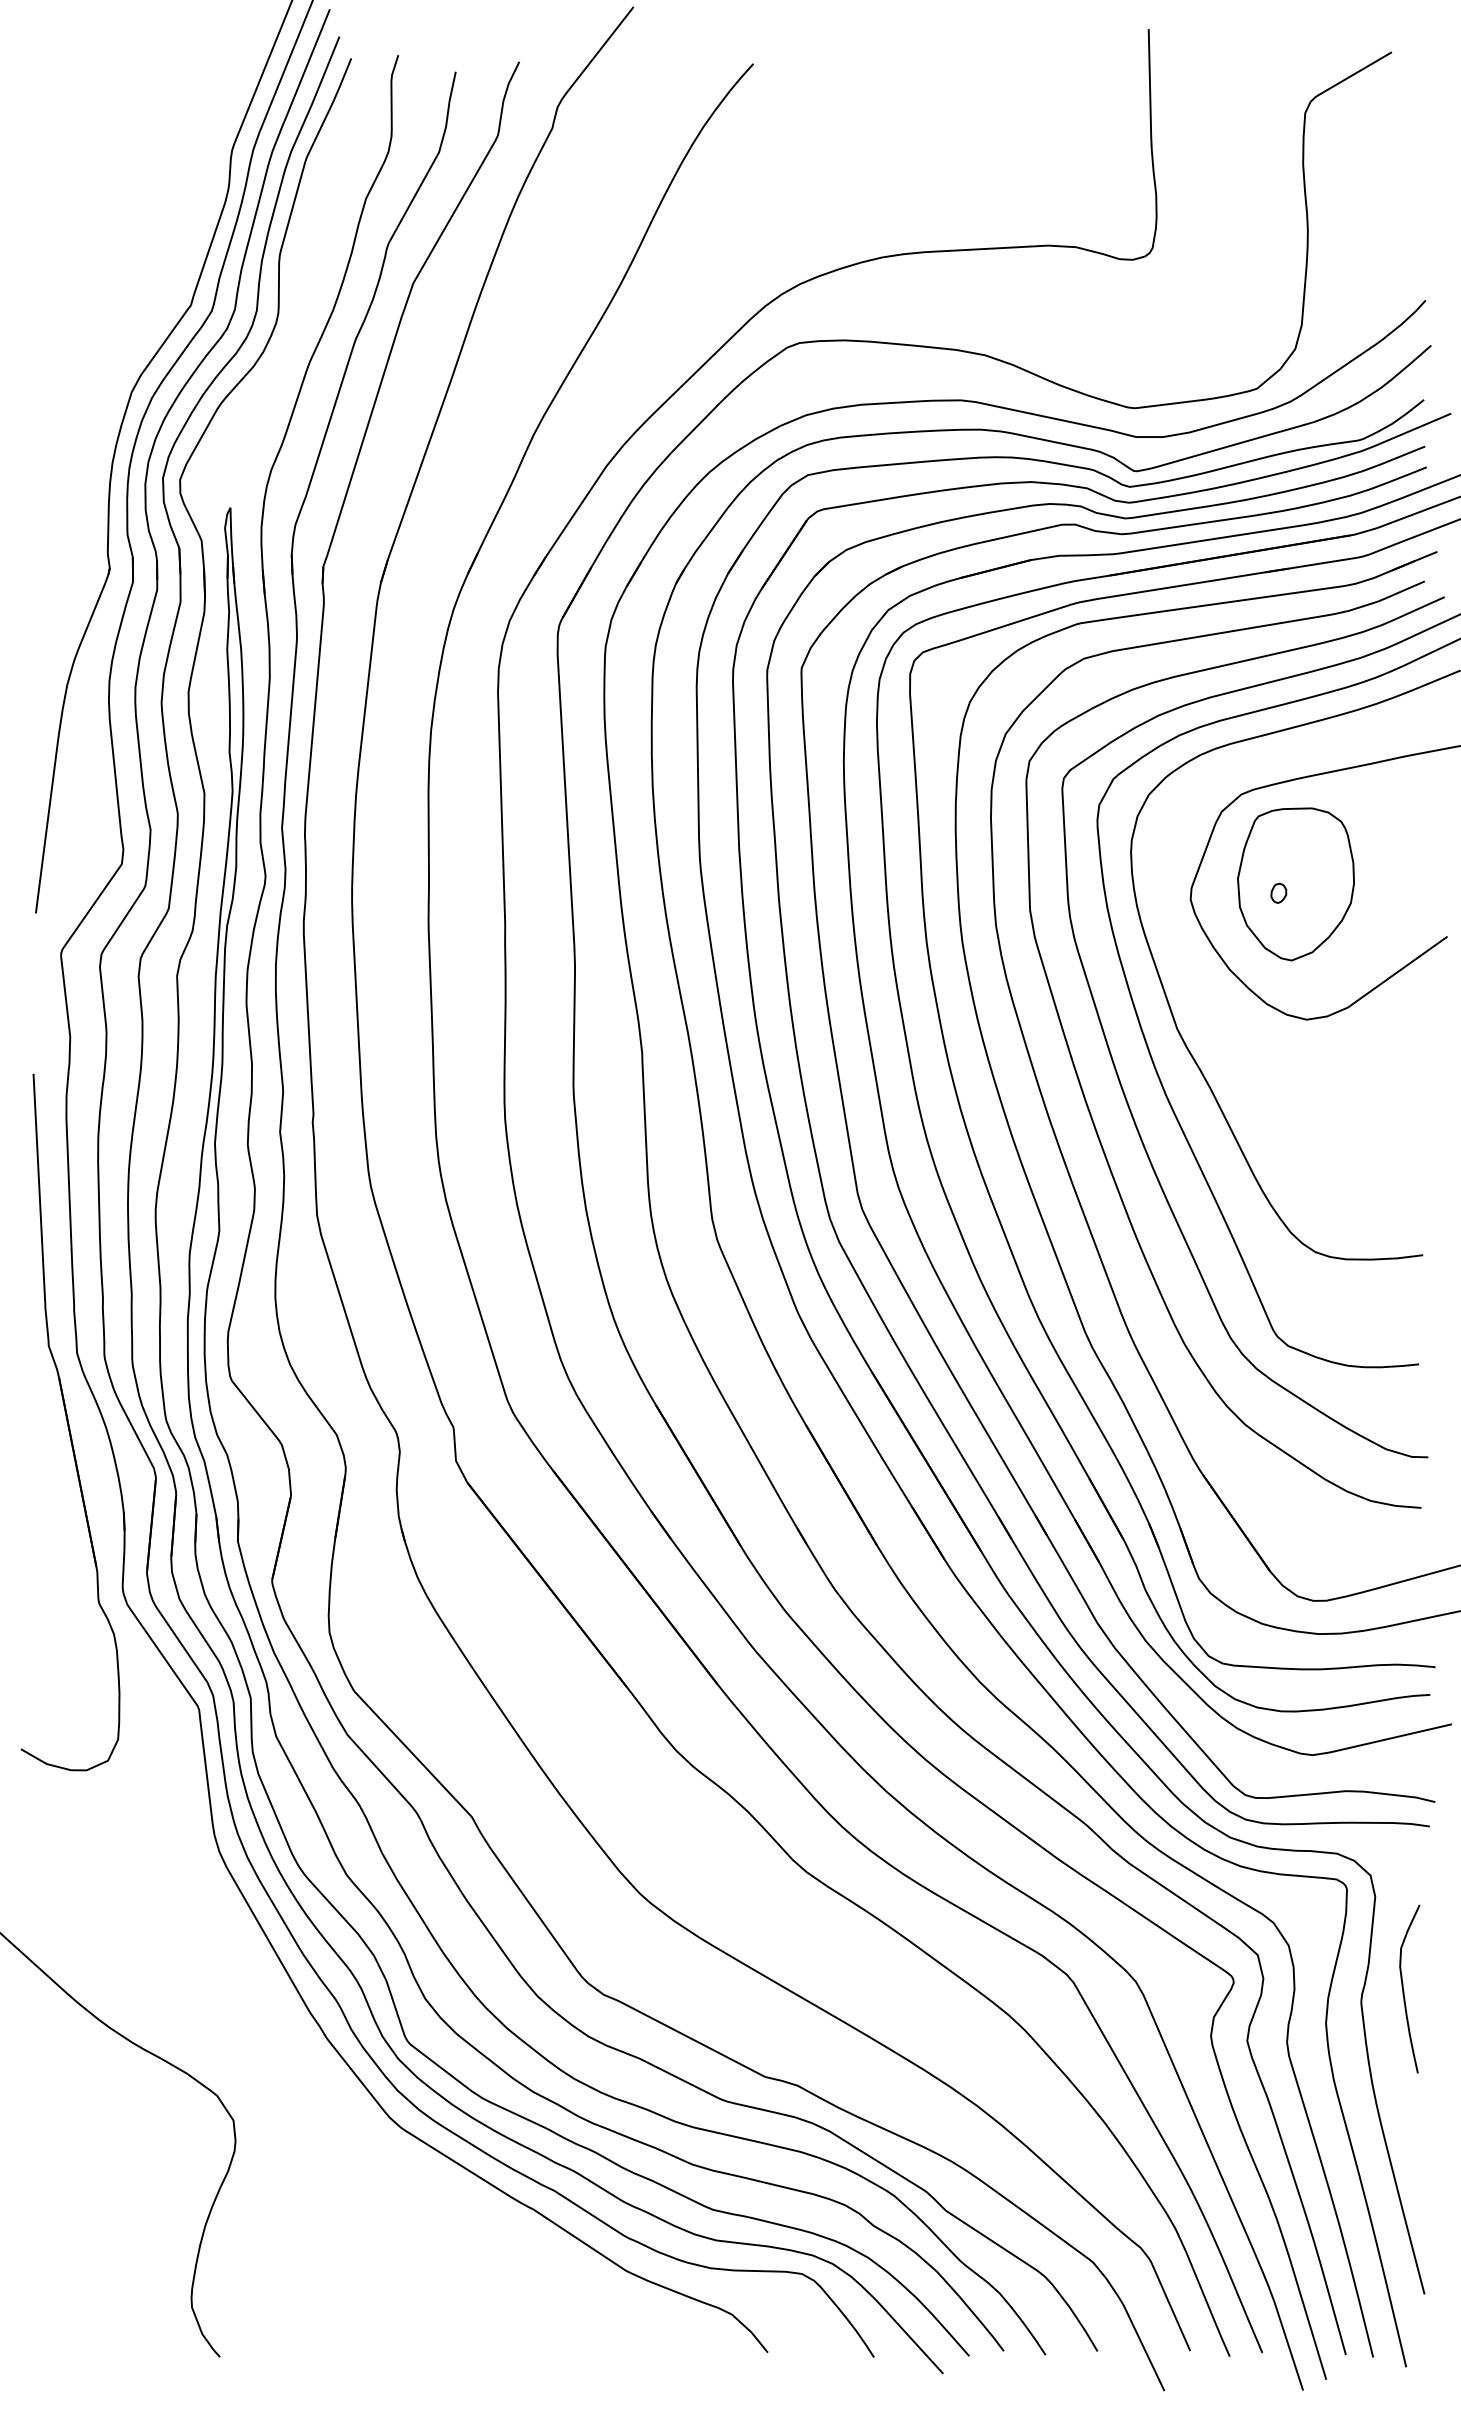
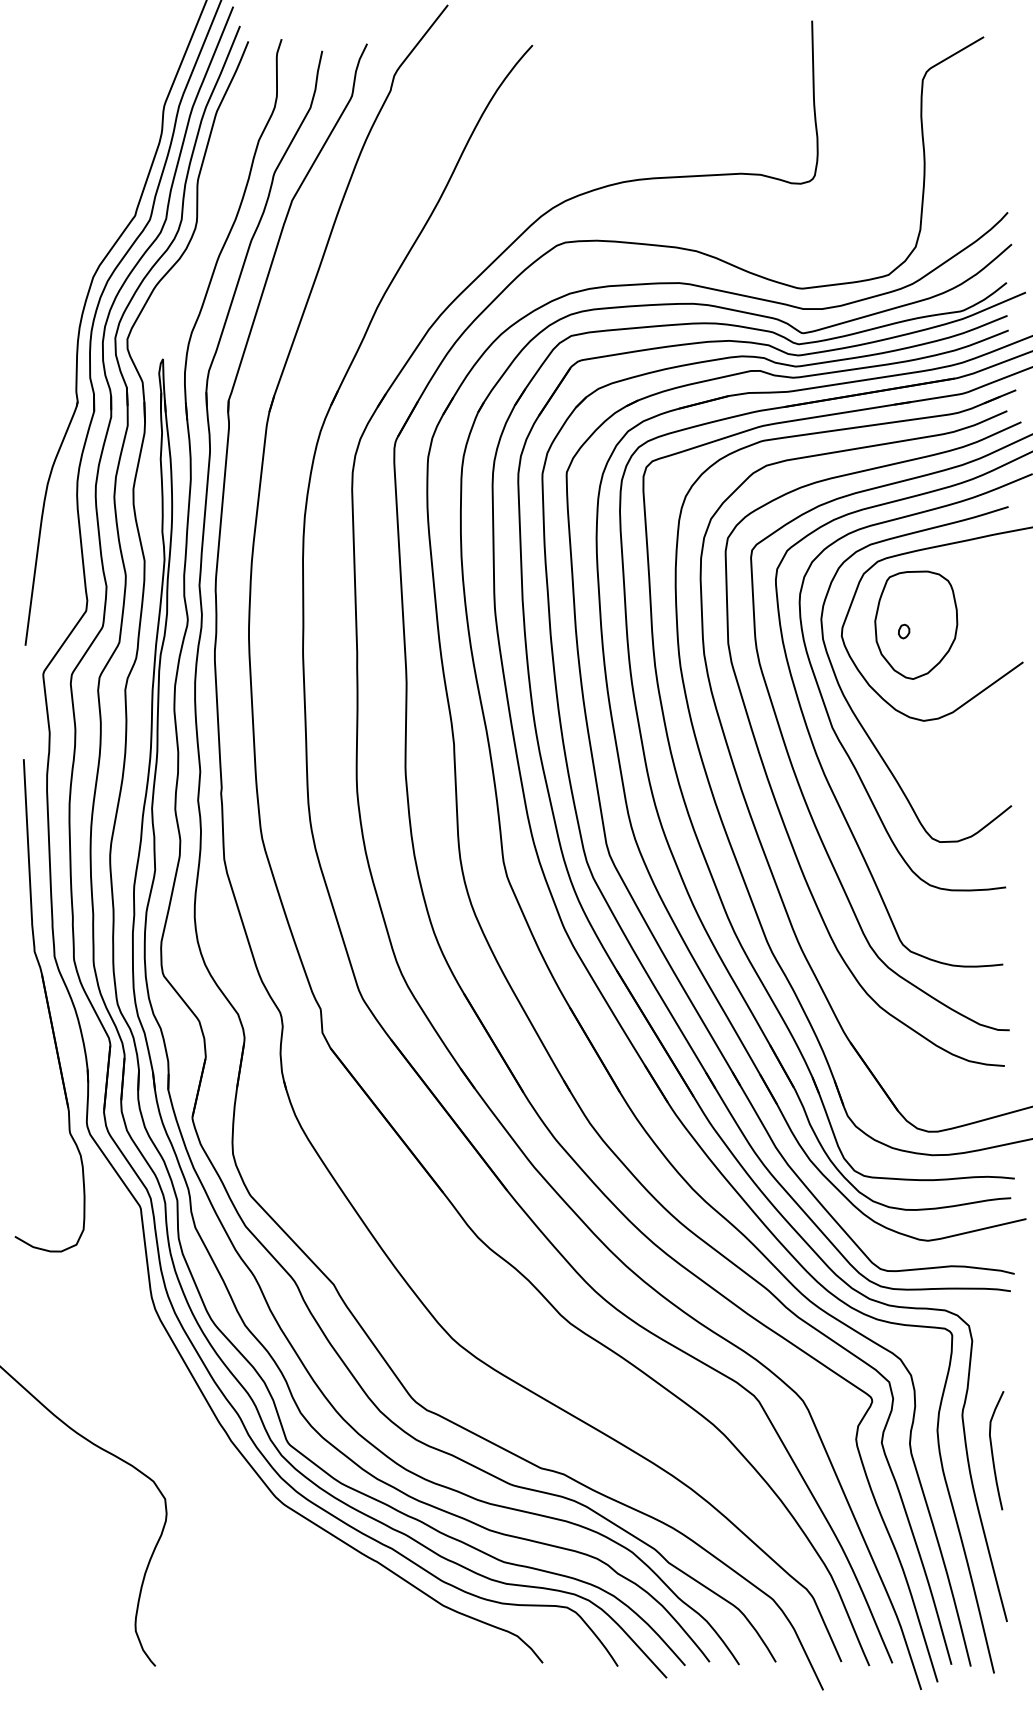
curve: (1207, 1006) -> (853, 711), added
curve: (1404, 1990) -> (992, 1451), moved

